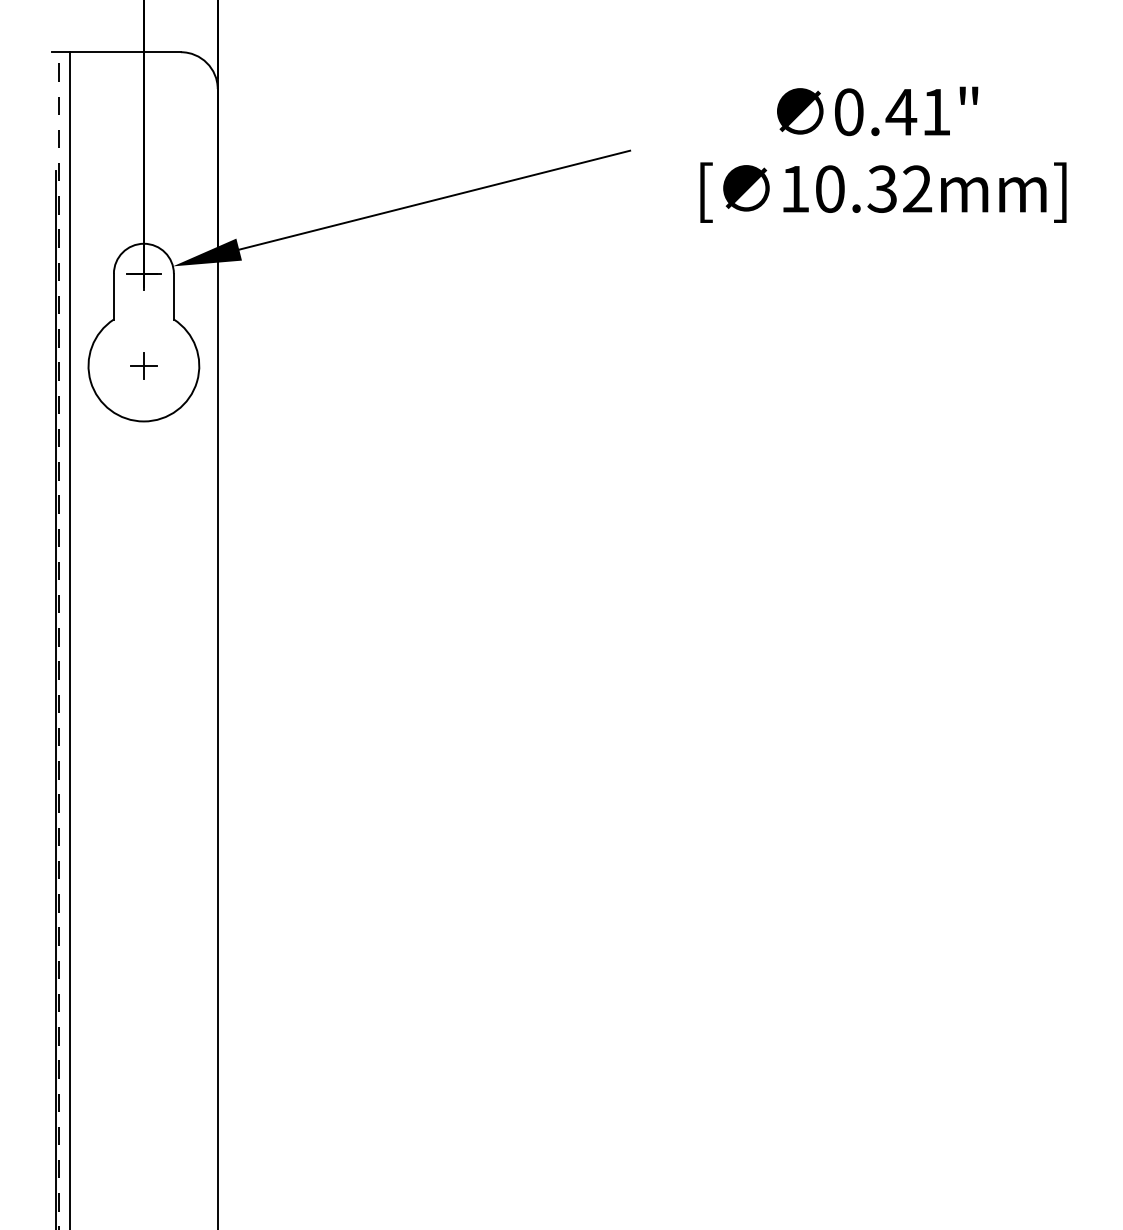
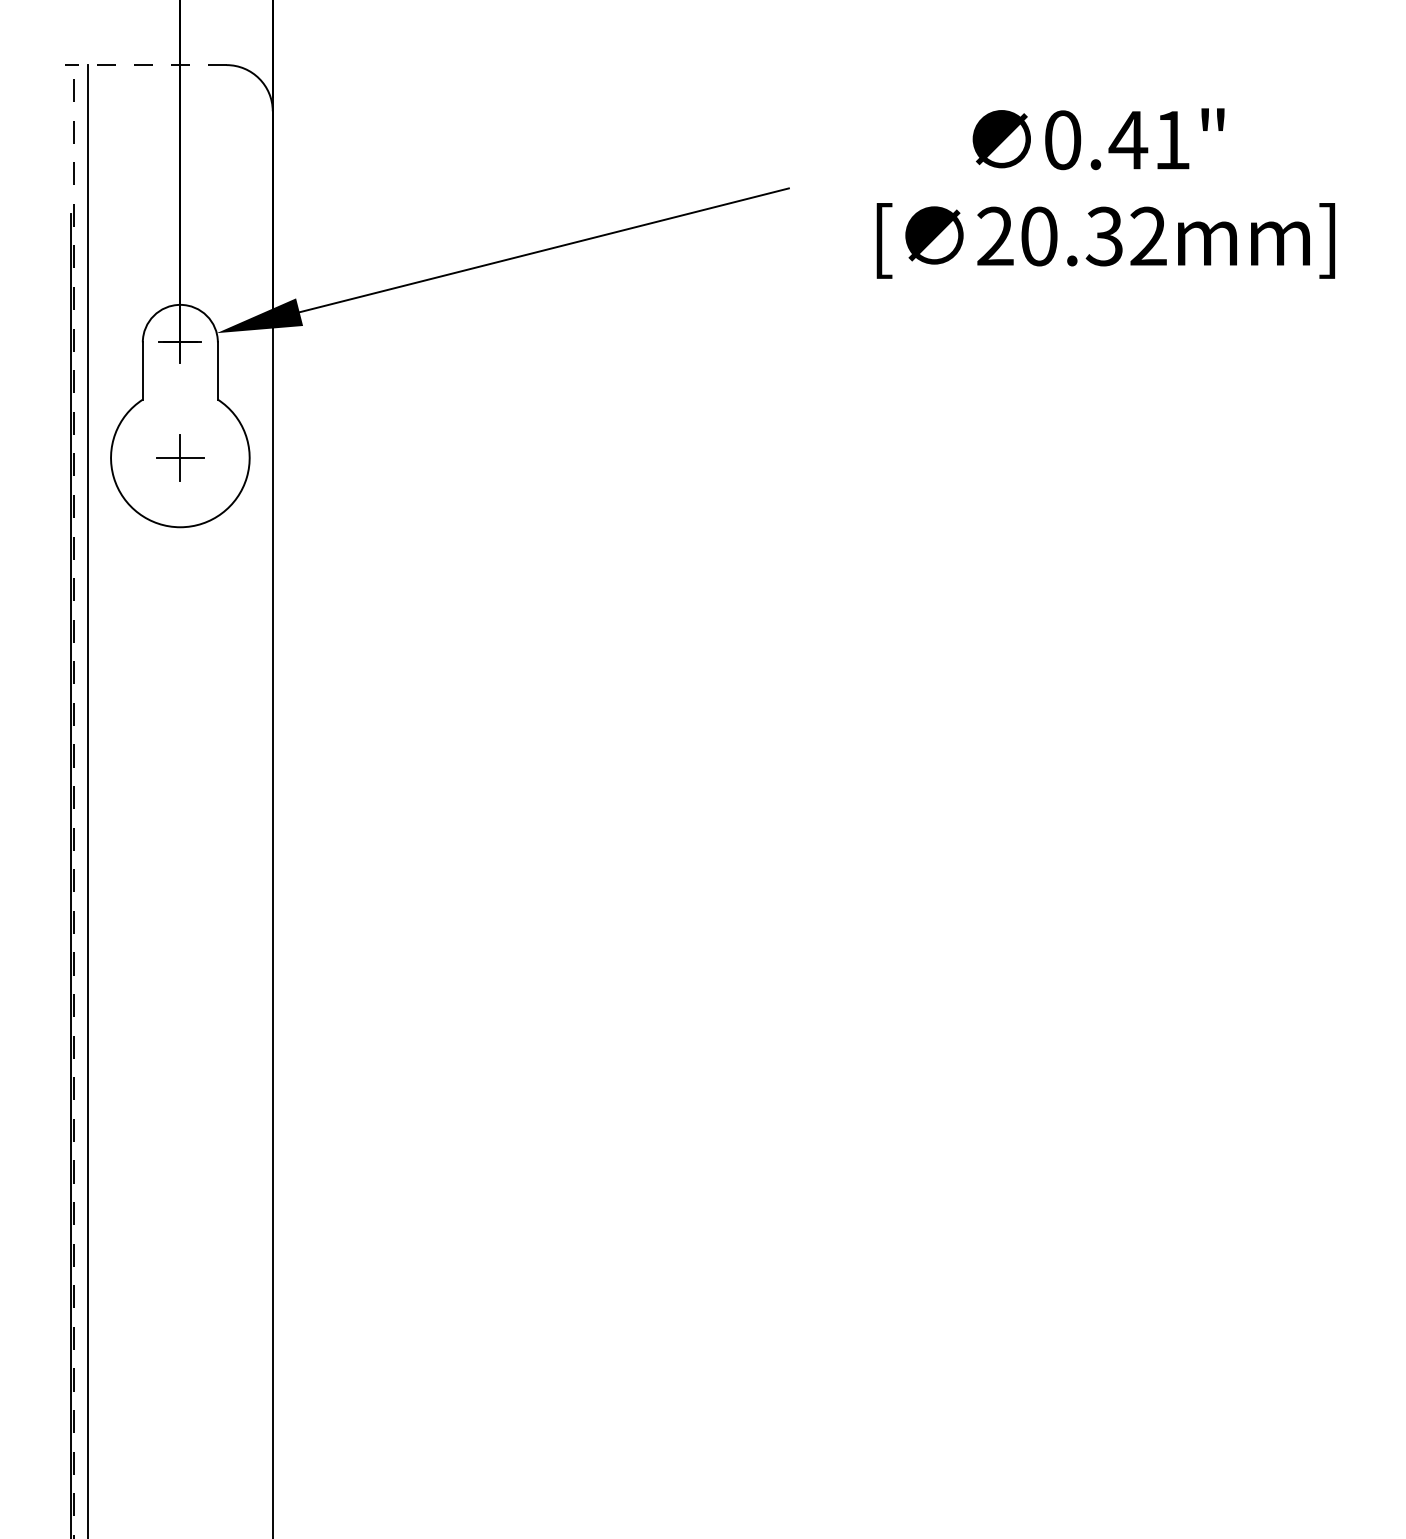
line: (115, 52) -> (144, 65), solid -> dashed
text: (794, 188) -> (994, 235), 10.32mm] -> 20.32mm]
part: (143, 365) -> (179, 457), size x1.4

